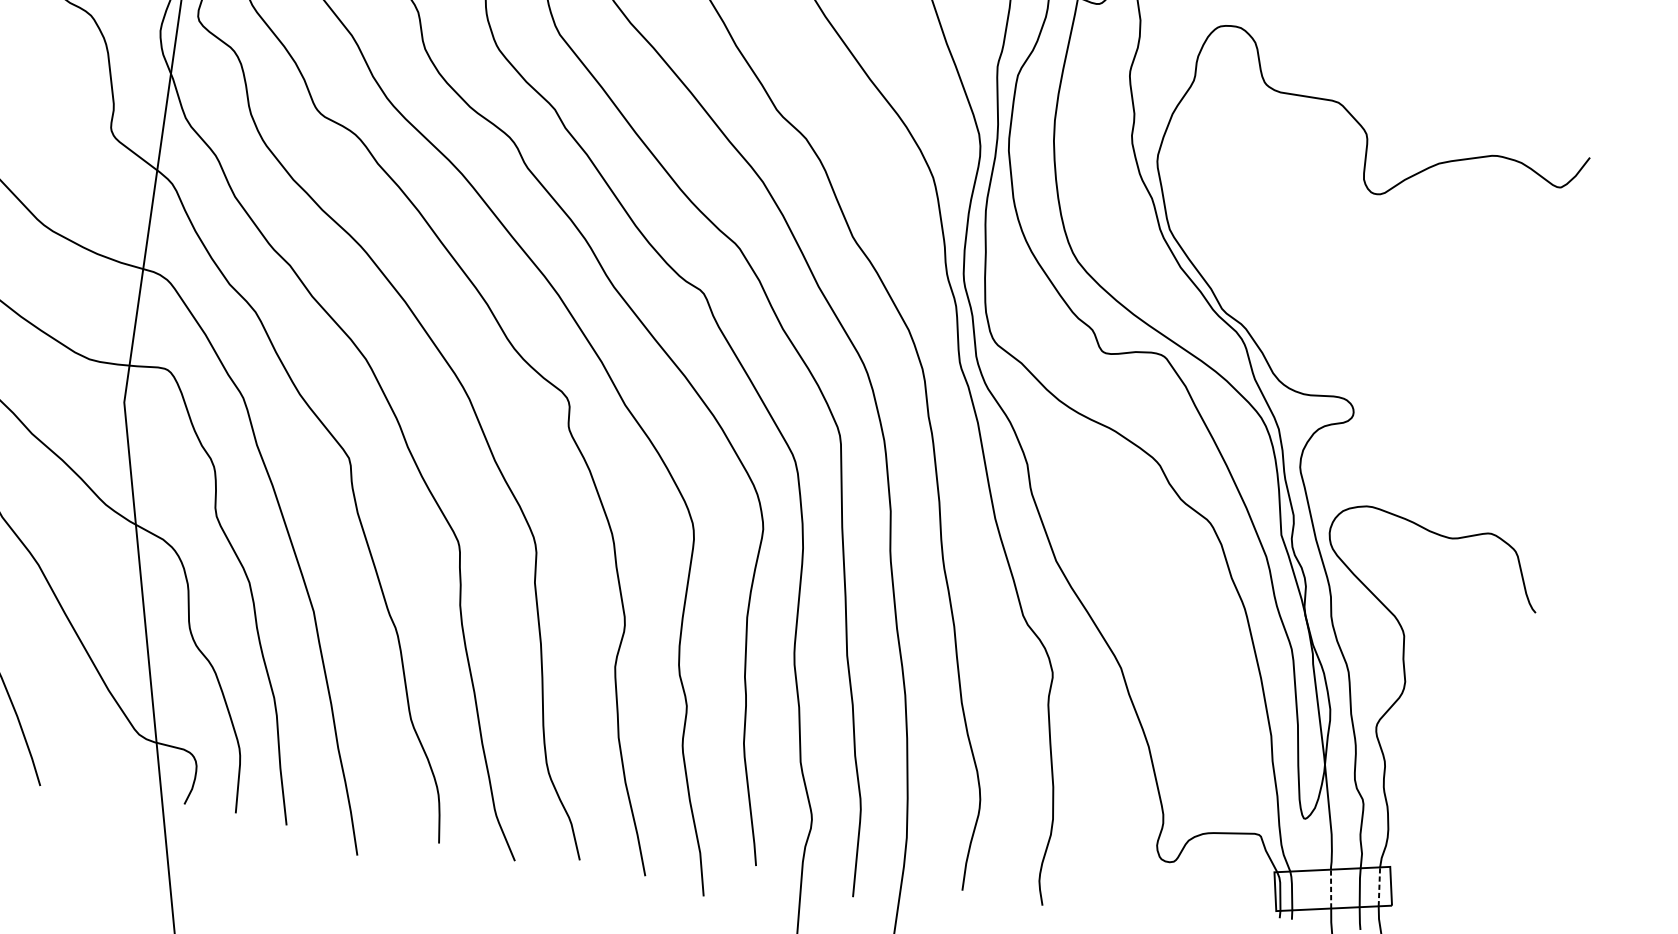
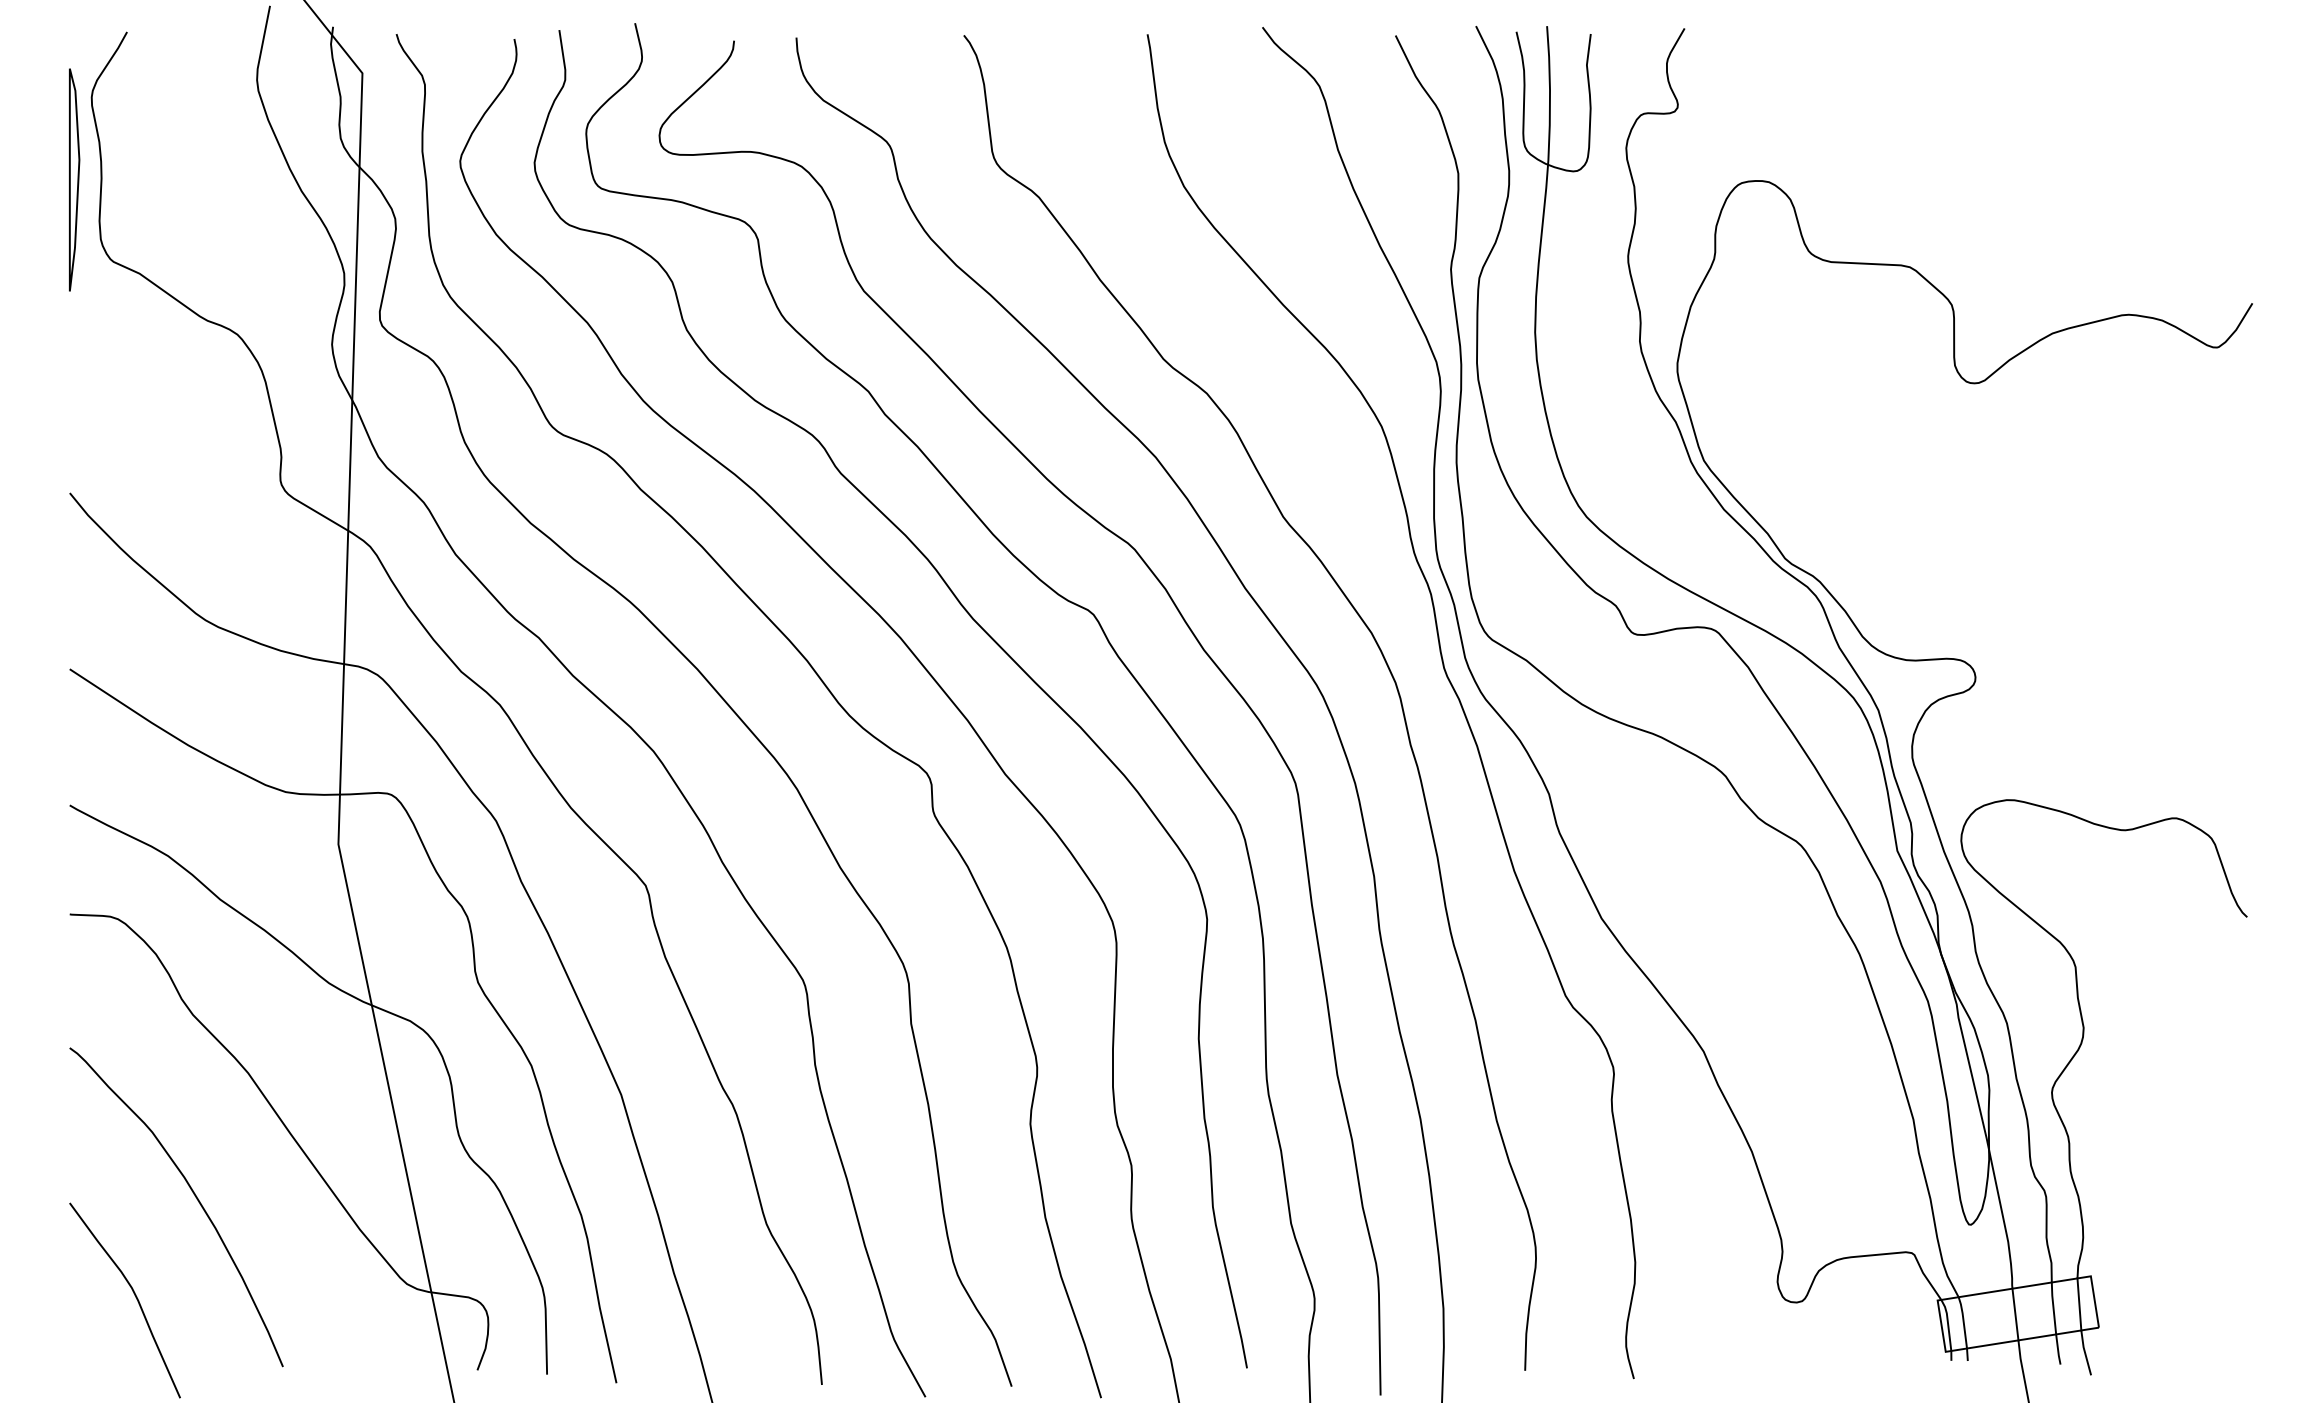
line: (1379, 886) -> (2079, 1303), dashed -> solid
line: (1331, 889) -> (2015, 1314), dashed -> solid

